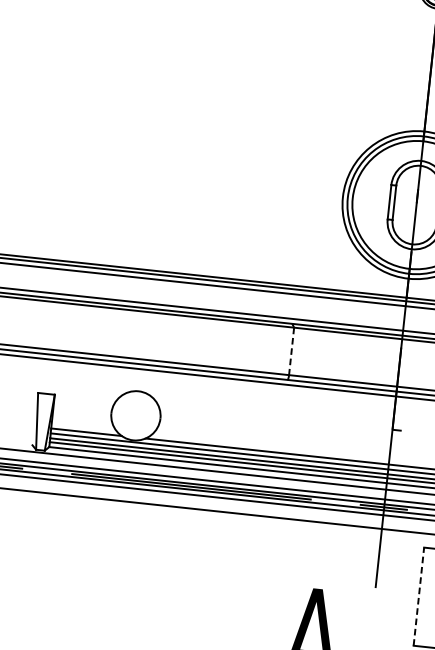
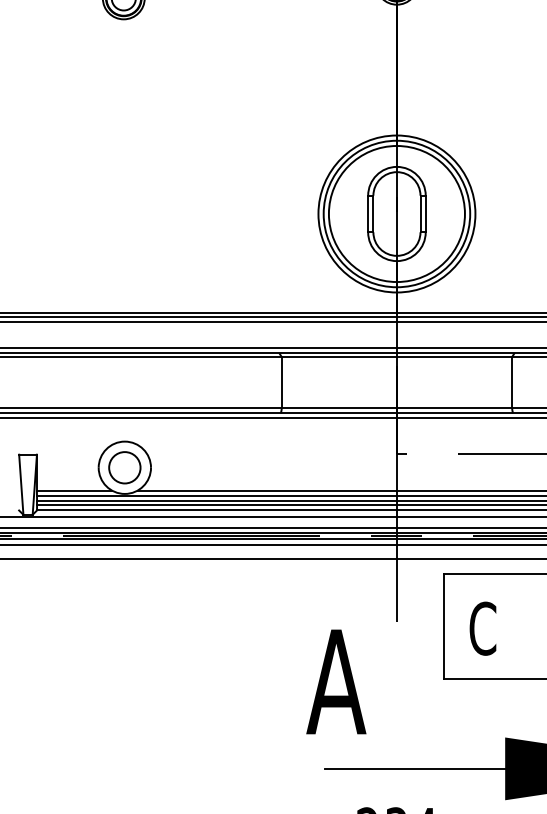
line: (291, 351) -> (281, 382), dashed -> solid
circle: (135, 415) -> (124, 467), added
line: (418, 596) -> (443, 626), dashed -> solid

